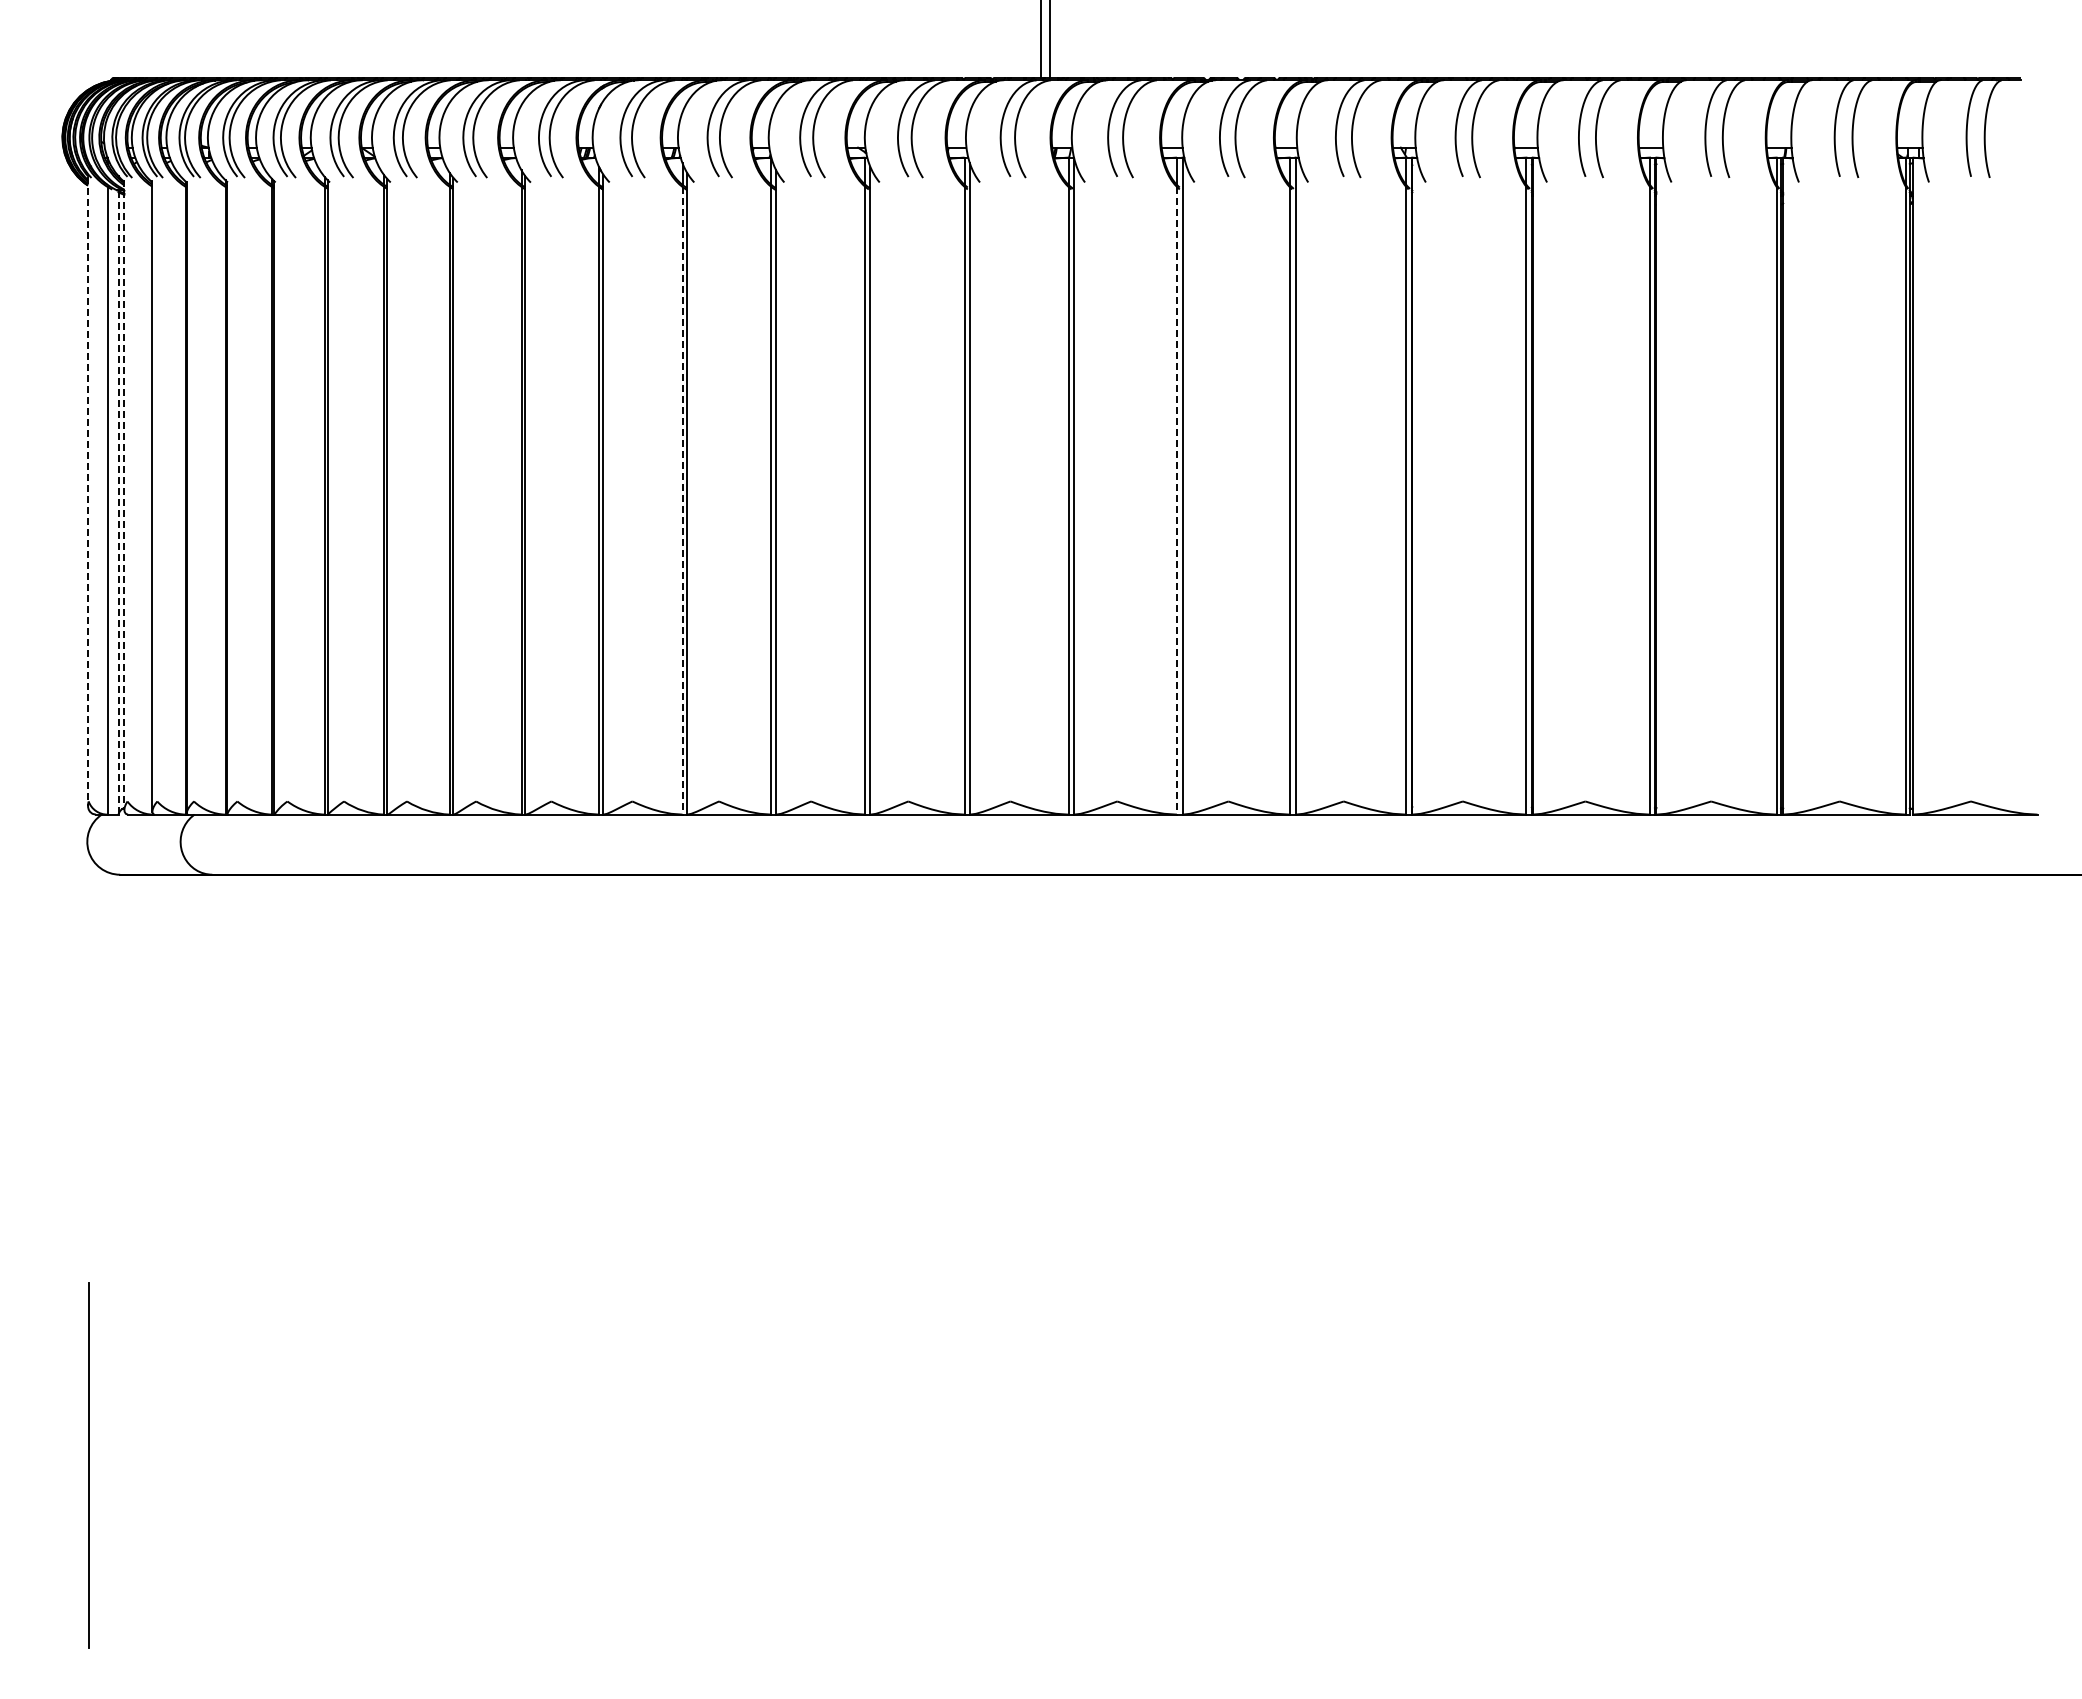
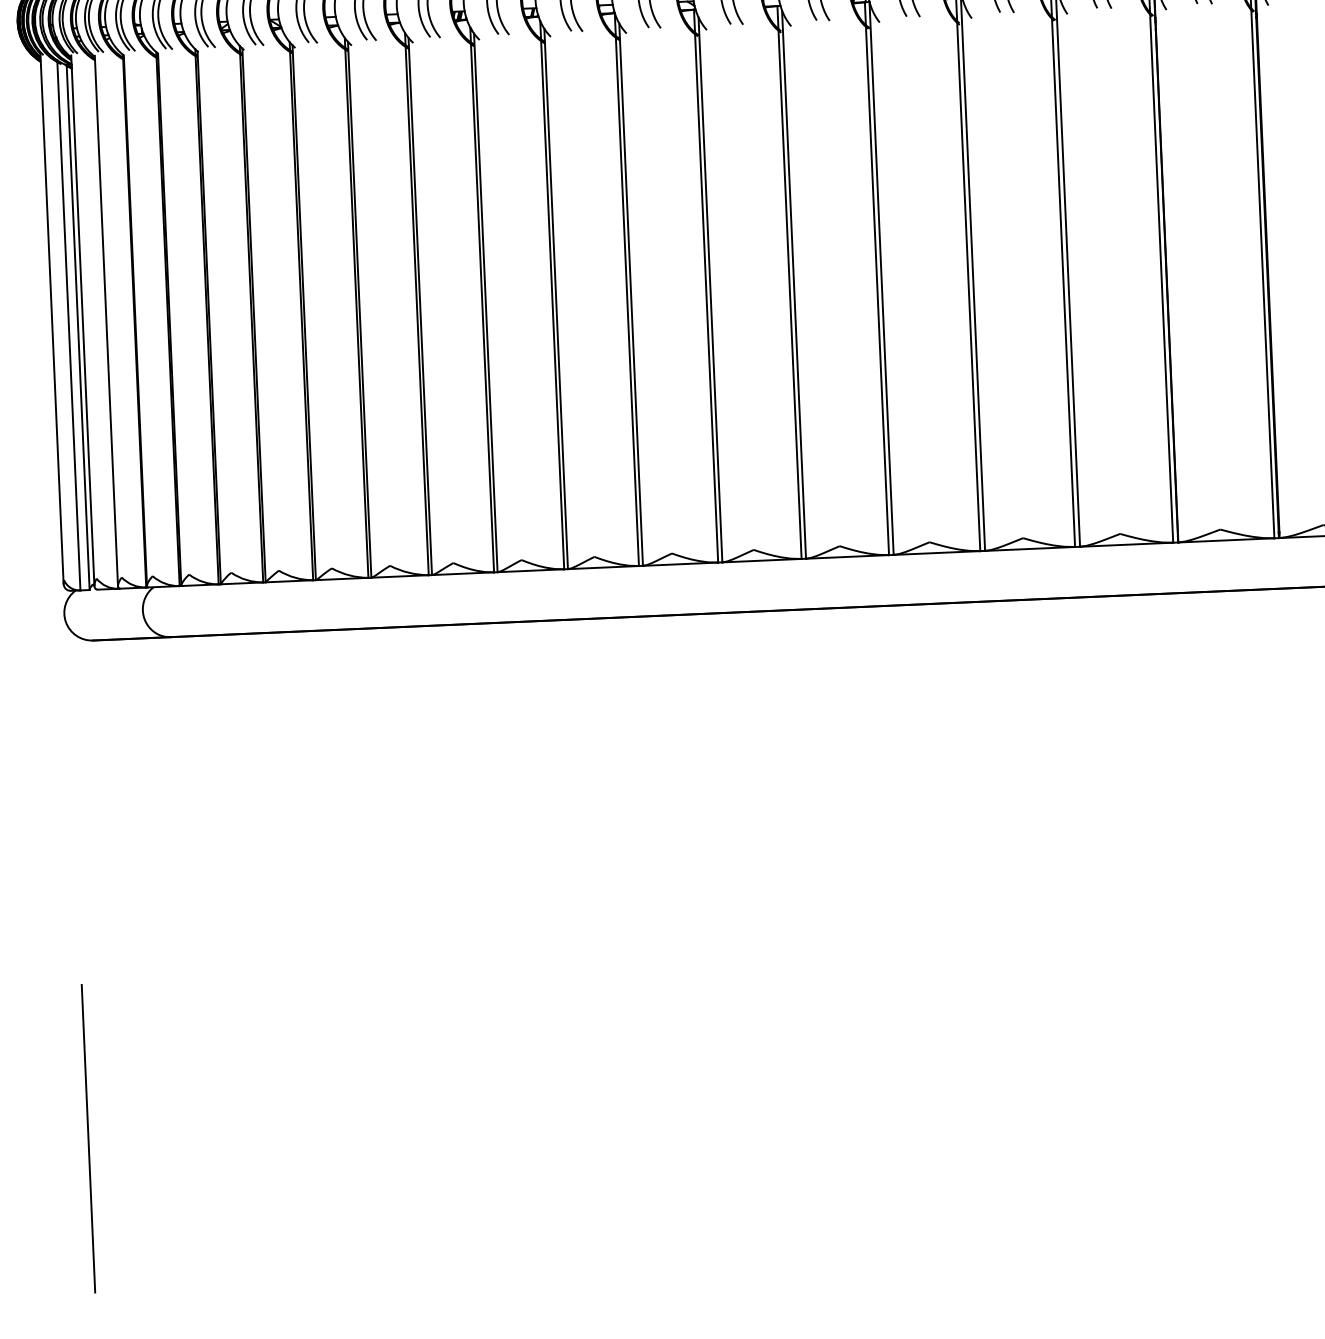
line: (87, 492) -> (51, 320), dashed -> solid
line: (124, 495) -> (82, 321), dashed -> solid
line: (682, 500) -> (552, 304), dashed -> solid
line: (1176, 500) -> (968, 286), dashed -> solid
line: (118, 502) -> (78, 327), dashed -> solid

